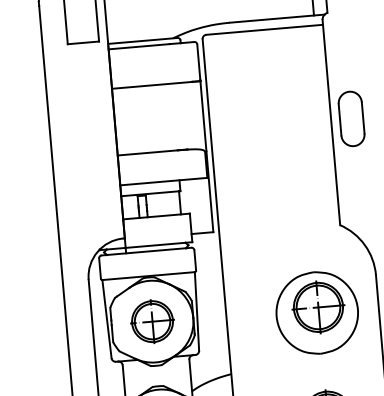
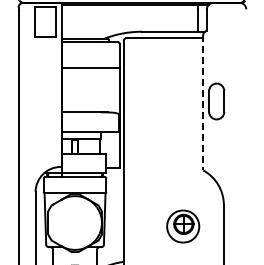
line: (331, 122) -> (203, 102), solid -> dashed
part: (315, 312) -> (182, 226), size x0.6
part: (151, 320) -> (74, 222), removed

